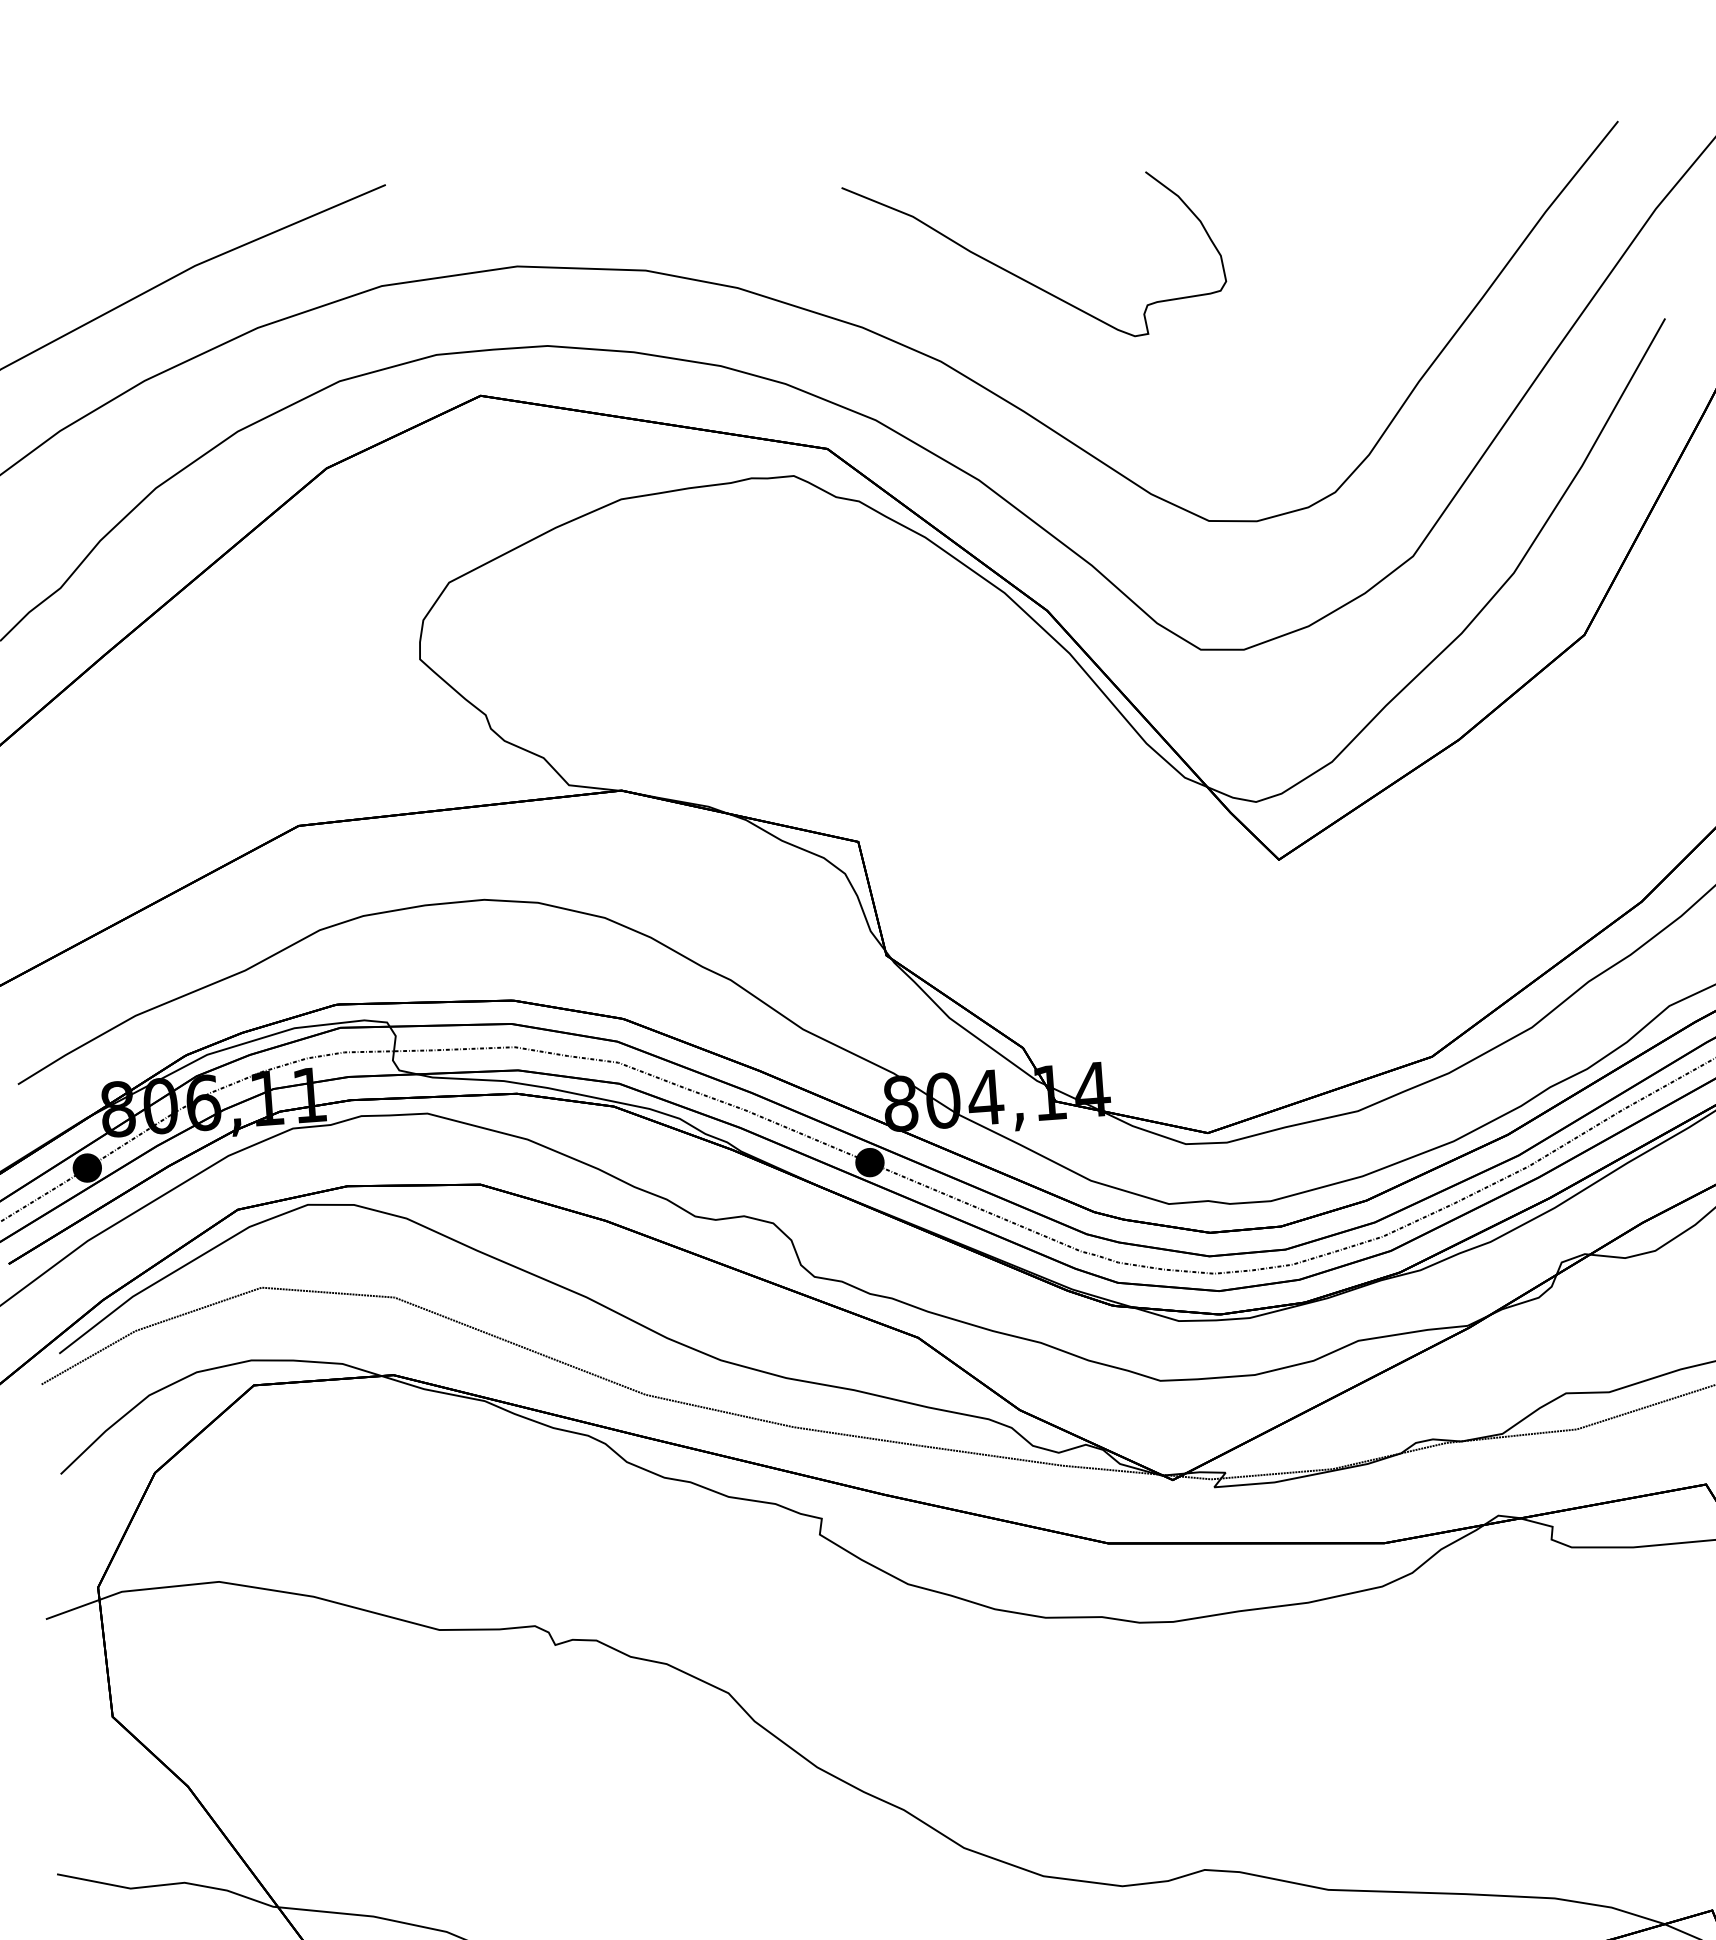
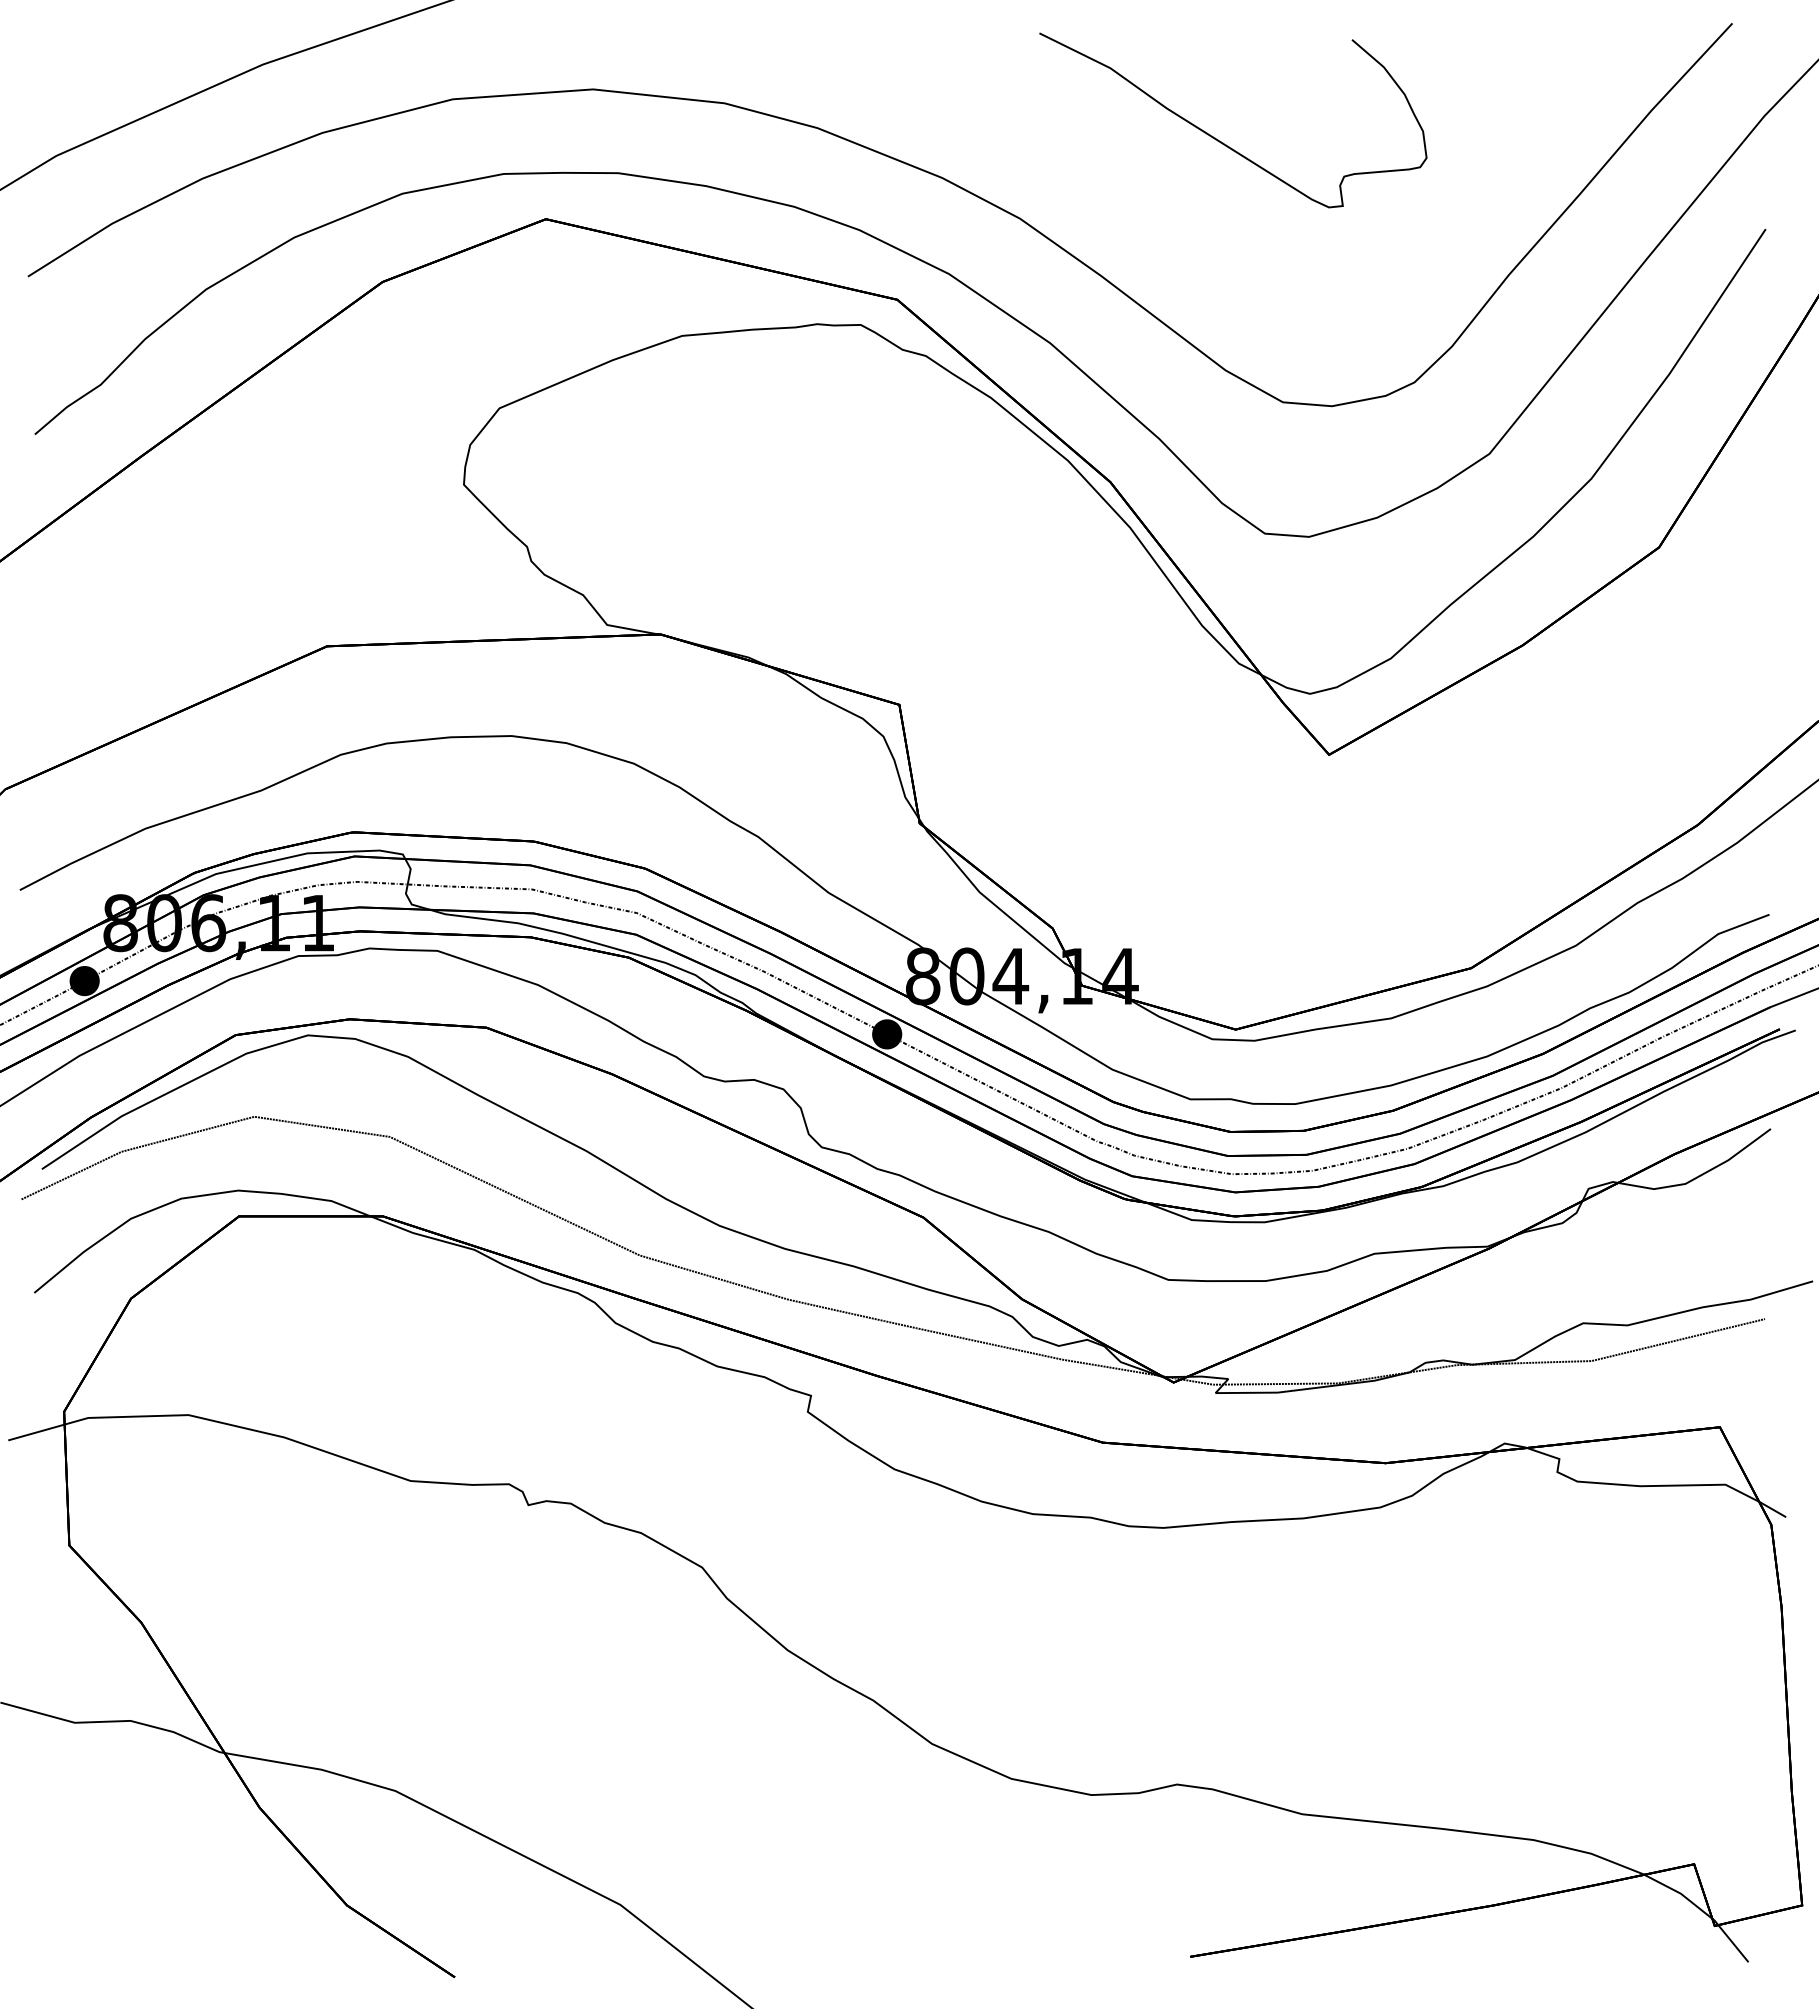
curve: (1027, 280) -> (1223, 142), moved

